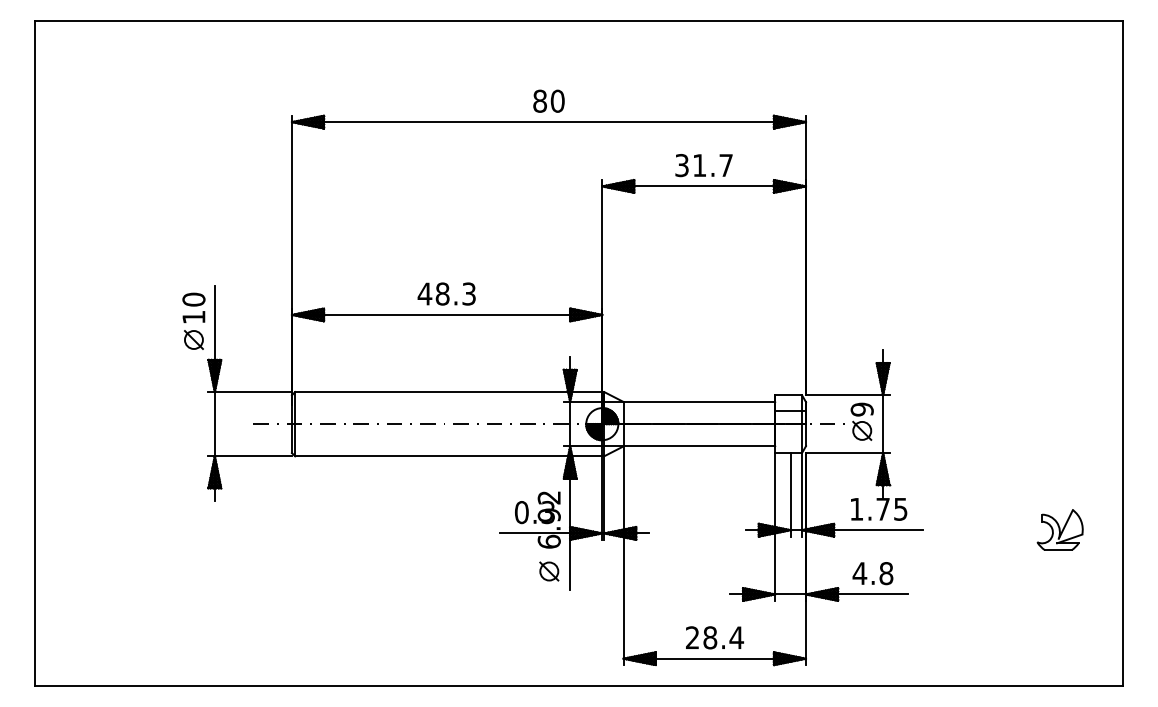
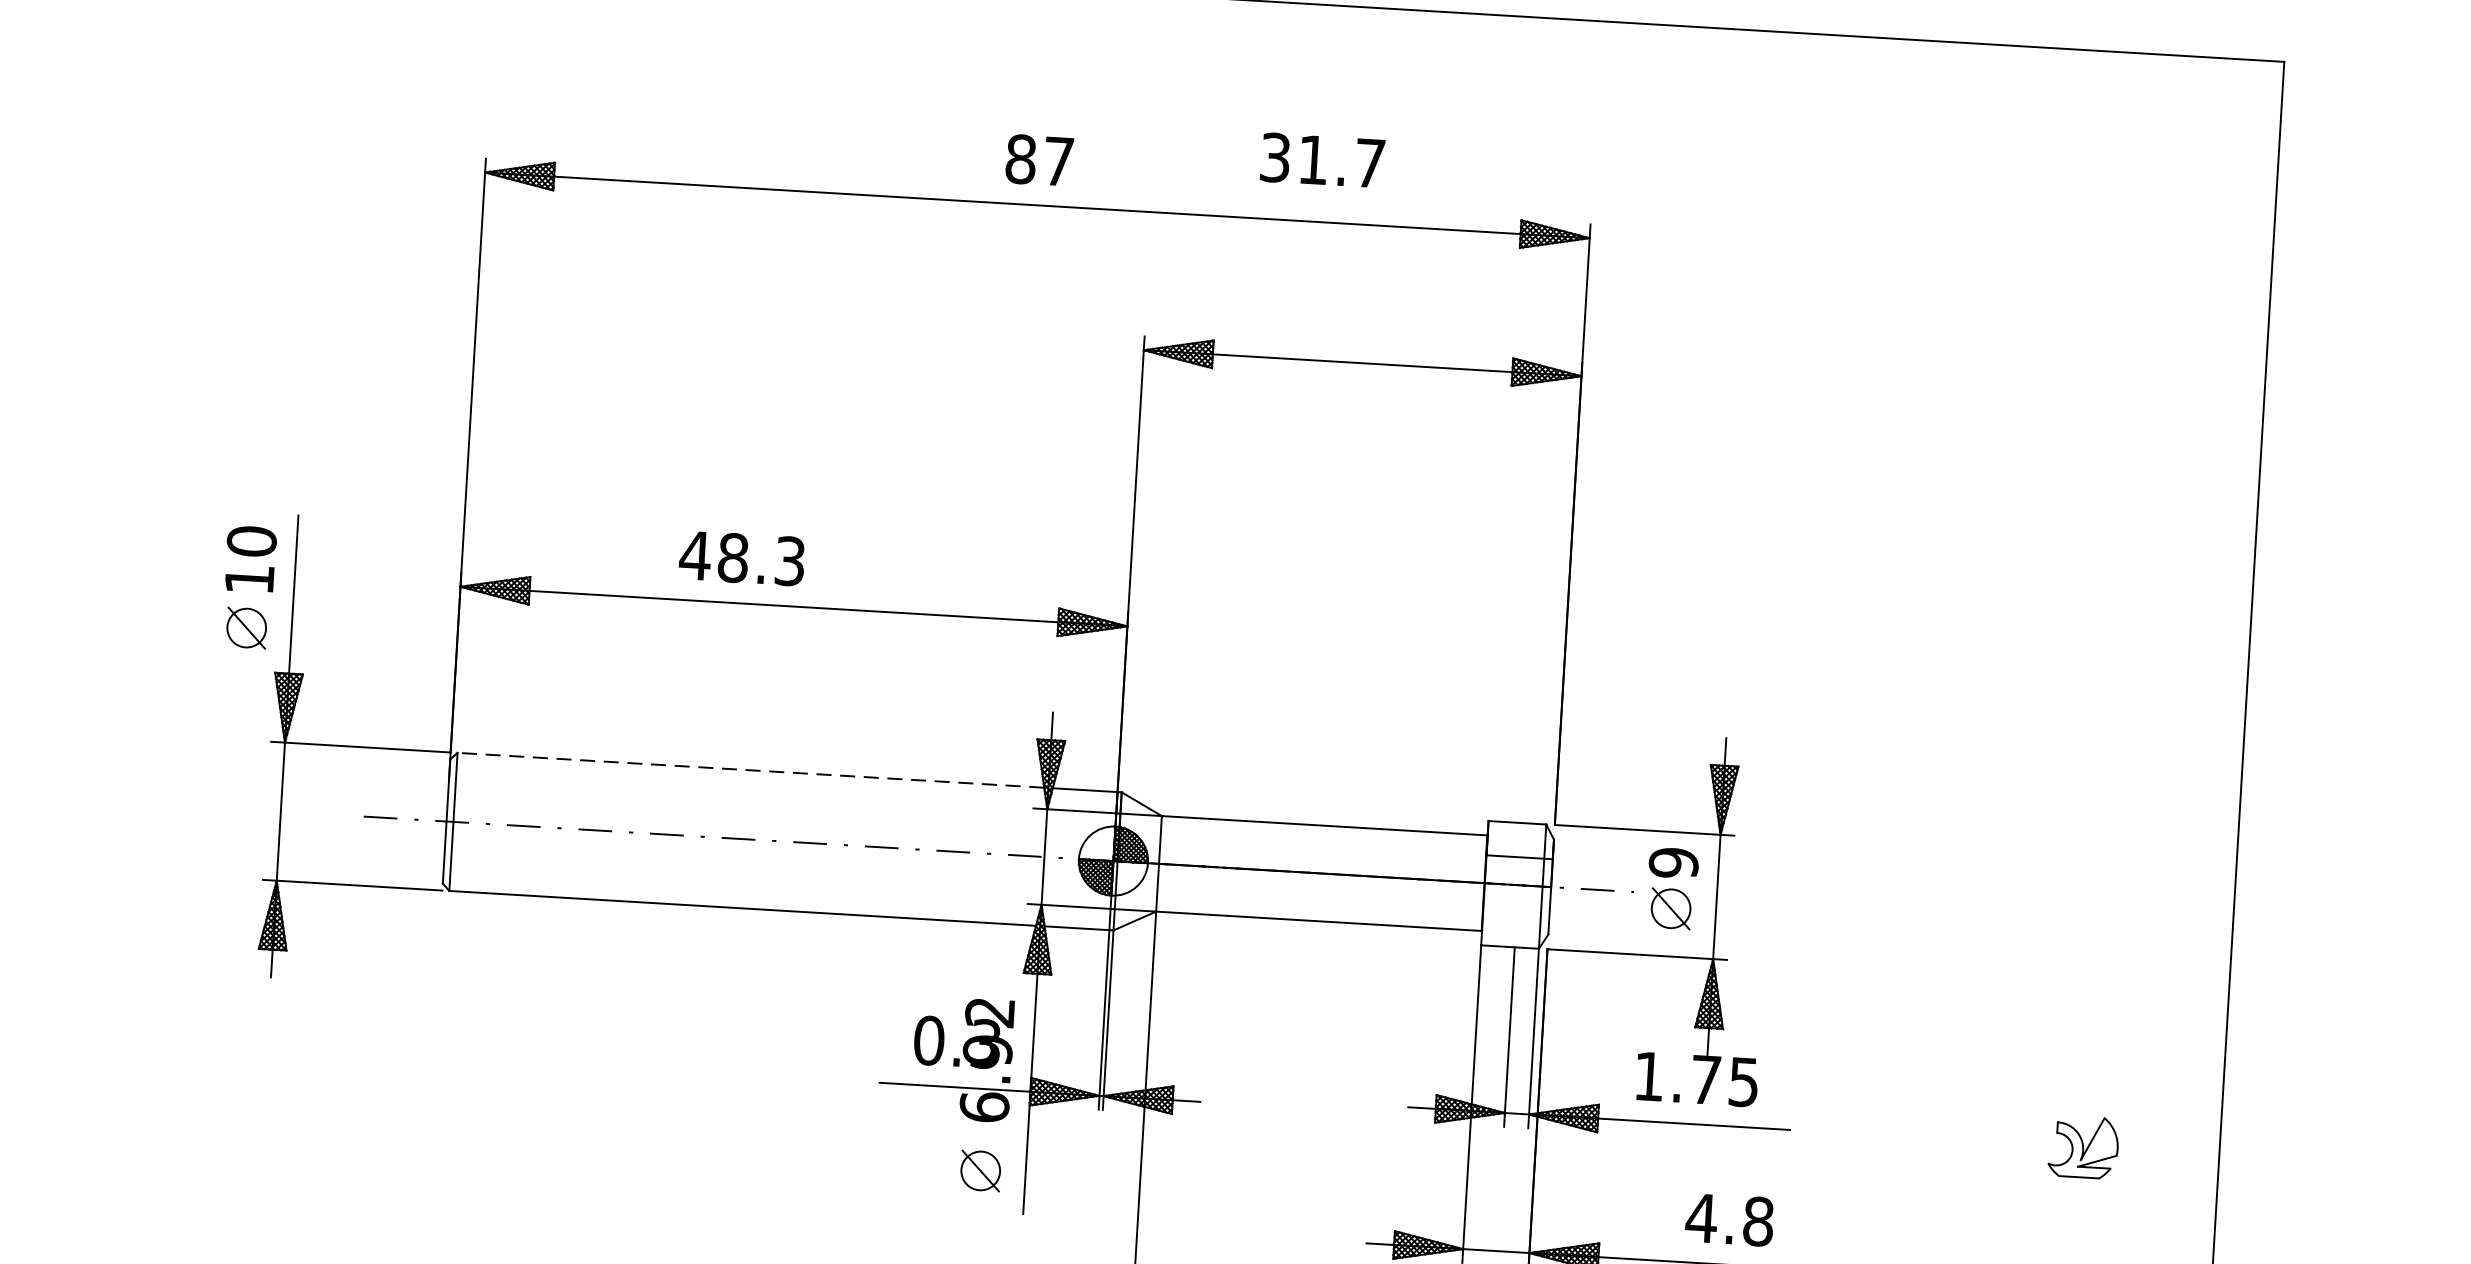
text: (557, 100) -> (1058, 159), 80 -> 87
text: (703, 165) -> (1321, 160), moved
text: (446, 293) -> (741, 557), moved
line: (431, 392) -> (750, 771), solid -> dashed
part: (1059, 529) -> (2082, 1145), size x0.7
text: (872, 573) -> (1728, 1219), moved

